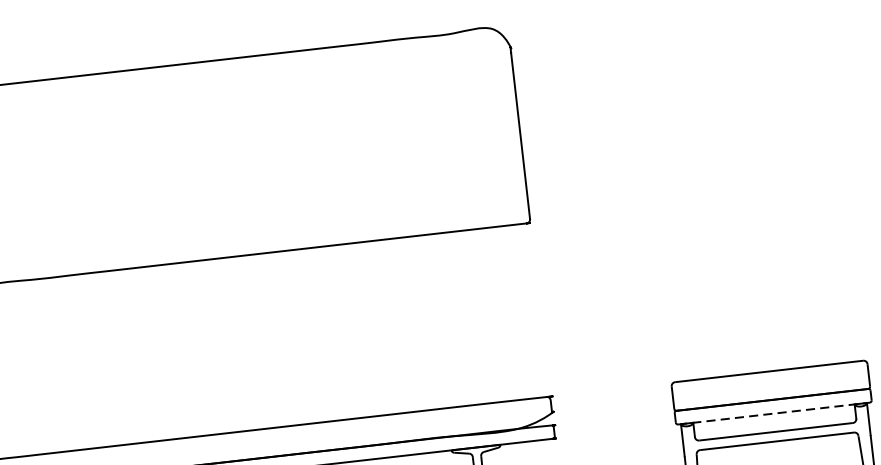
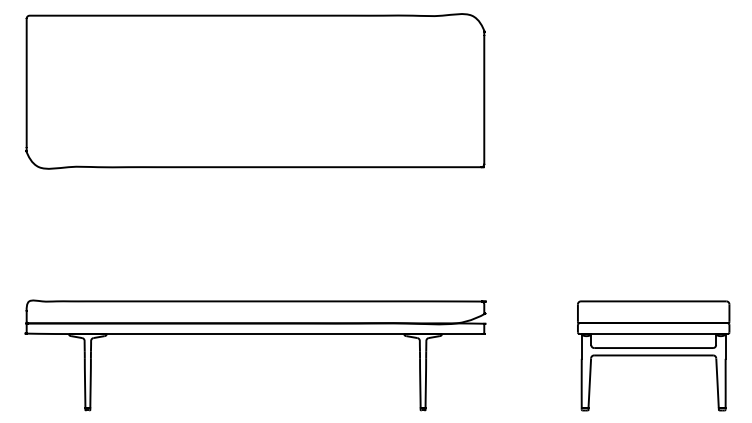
line: (775, 414) -> (654, 334), dashed -> solid

